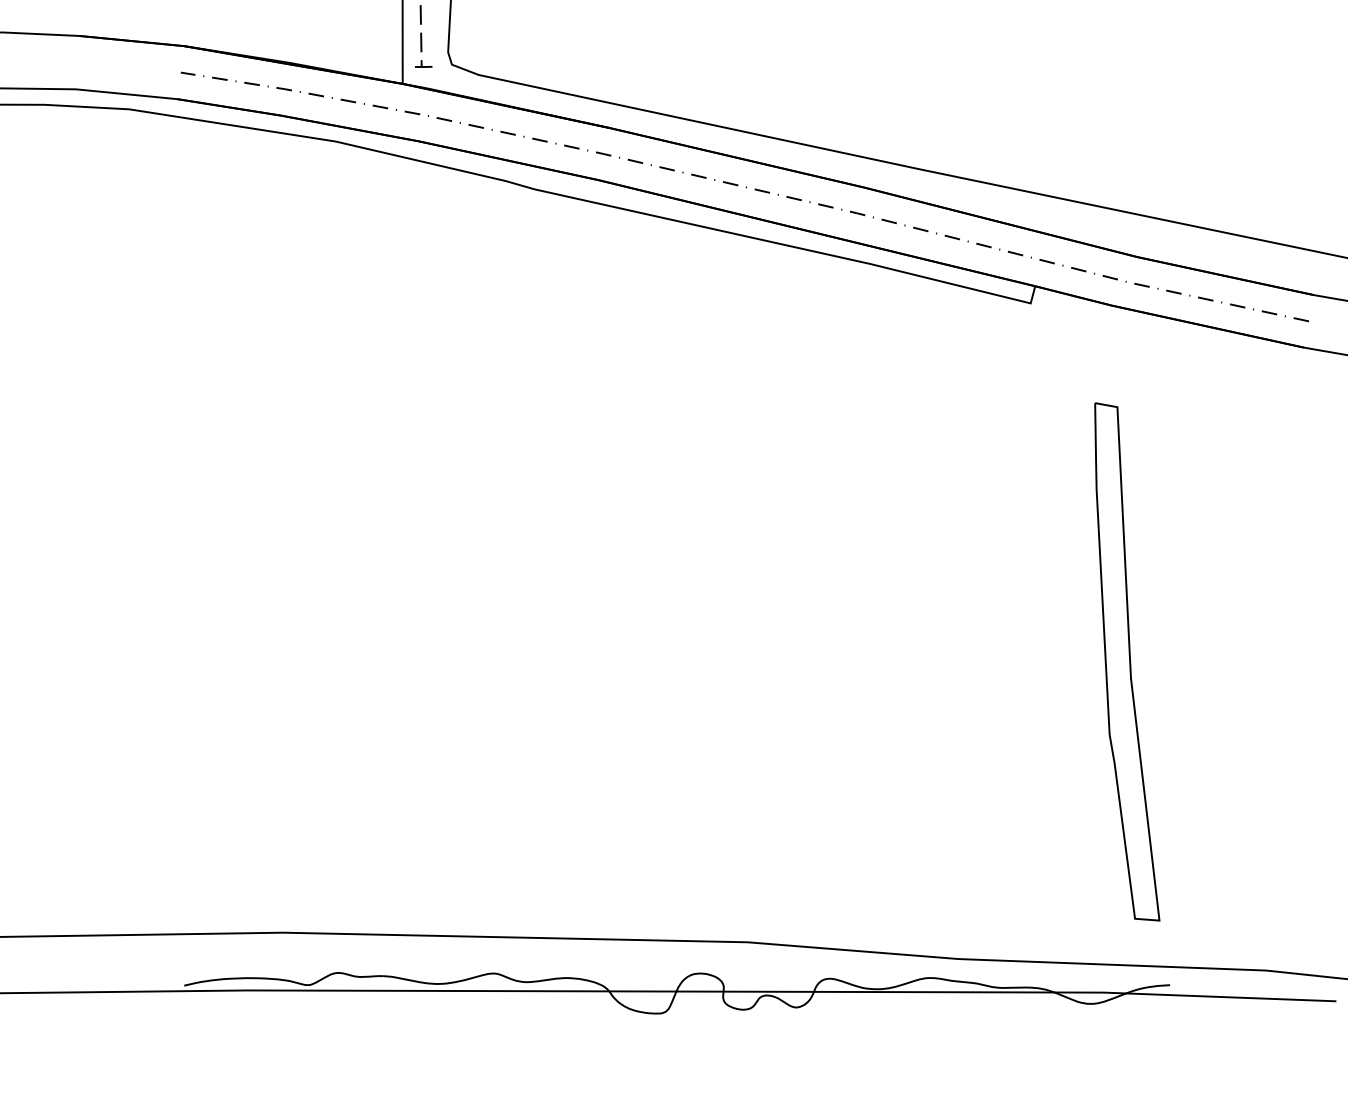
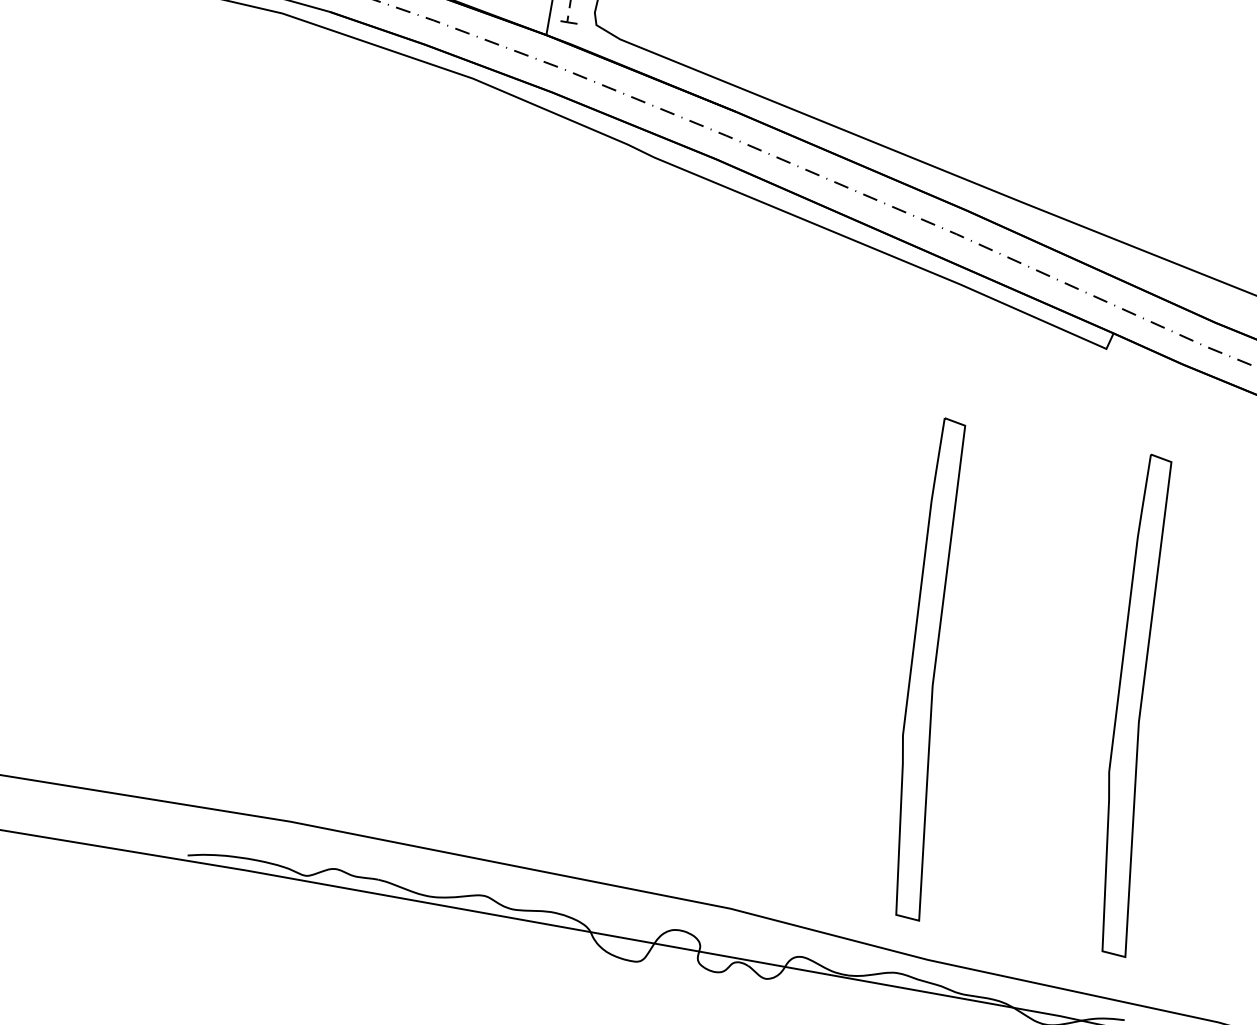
part: (910, 661) -> (932, 669), added

